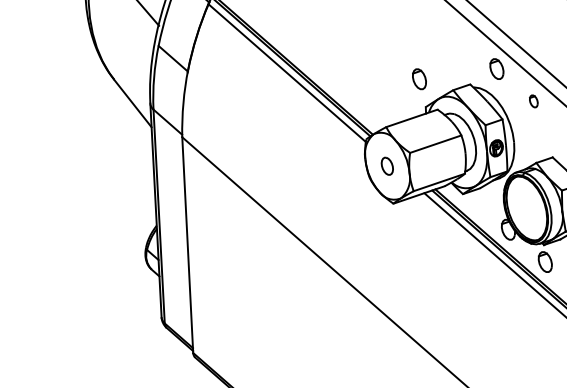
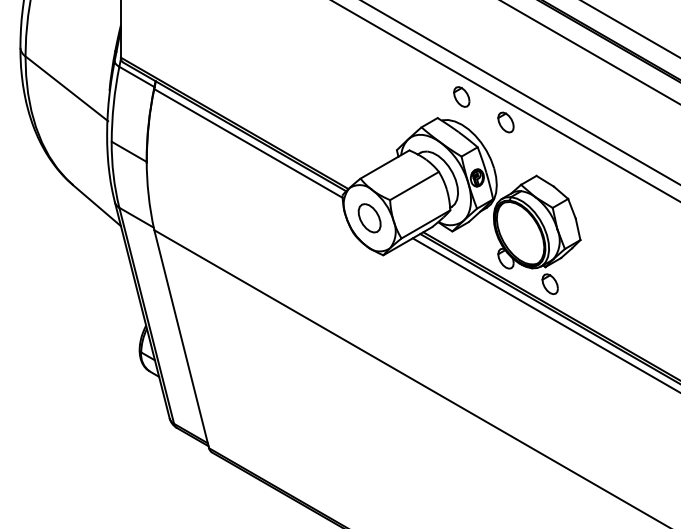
part: (419, 78) -> (384, 122), removed
part: (533, 101) -> (505, 122), size x1.67
part: (387, 166) -> (369, 218), size x1.67

